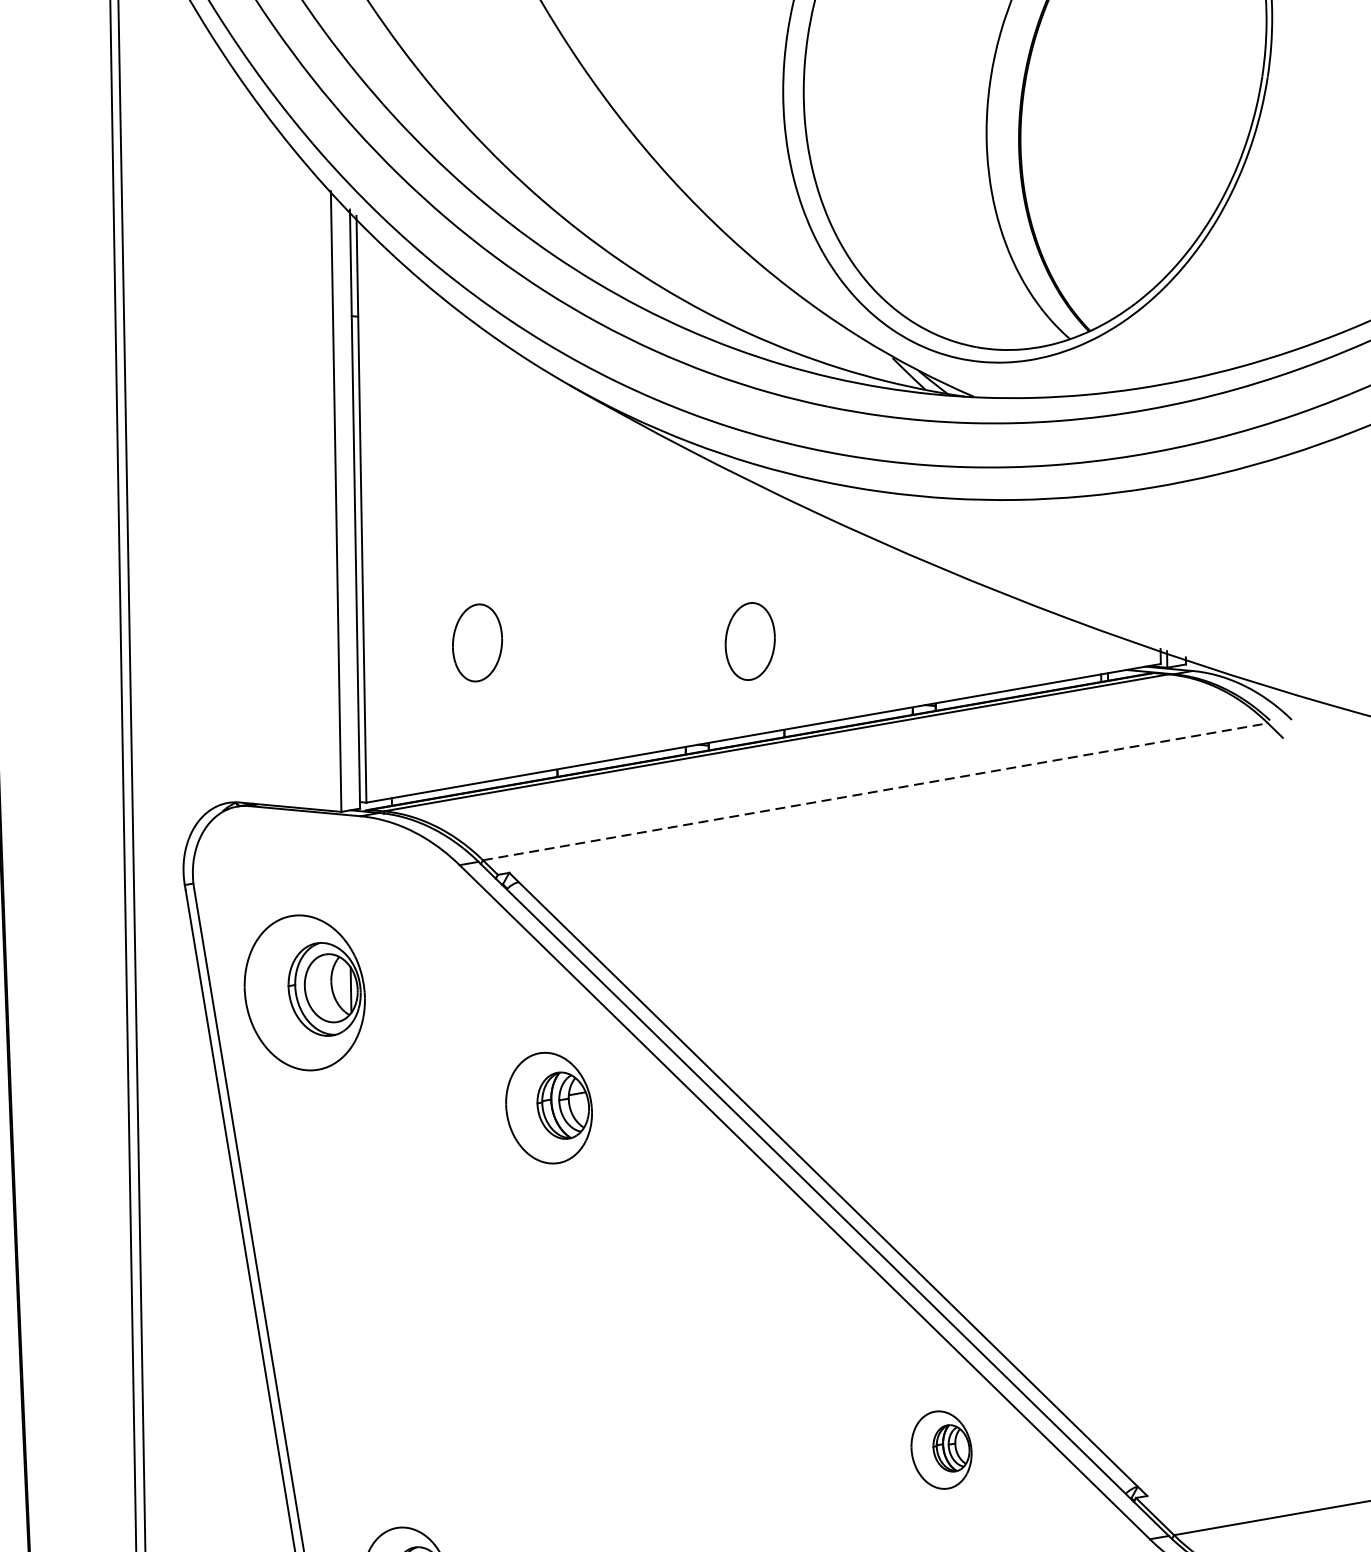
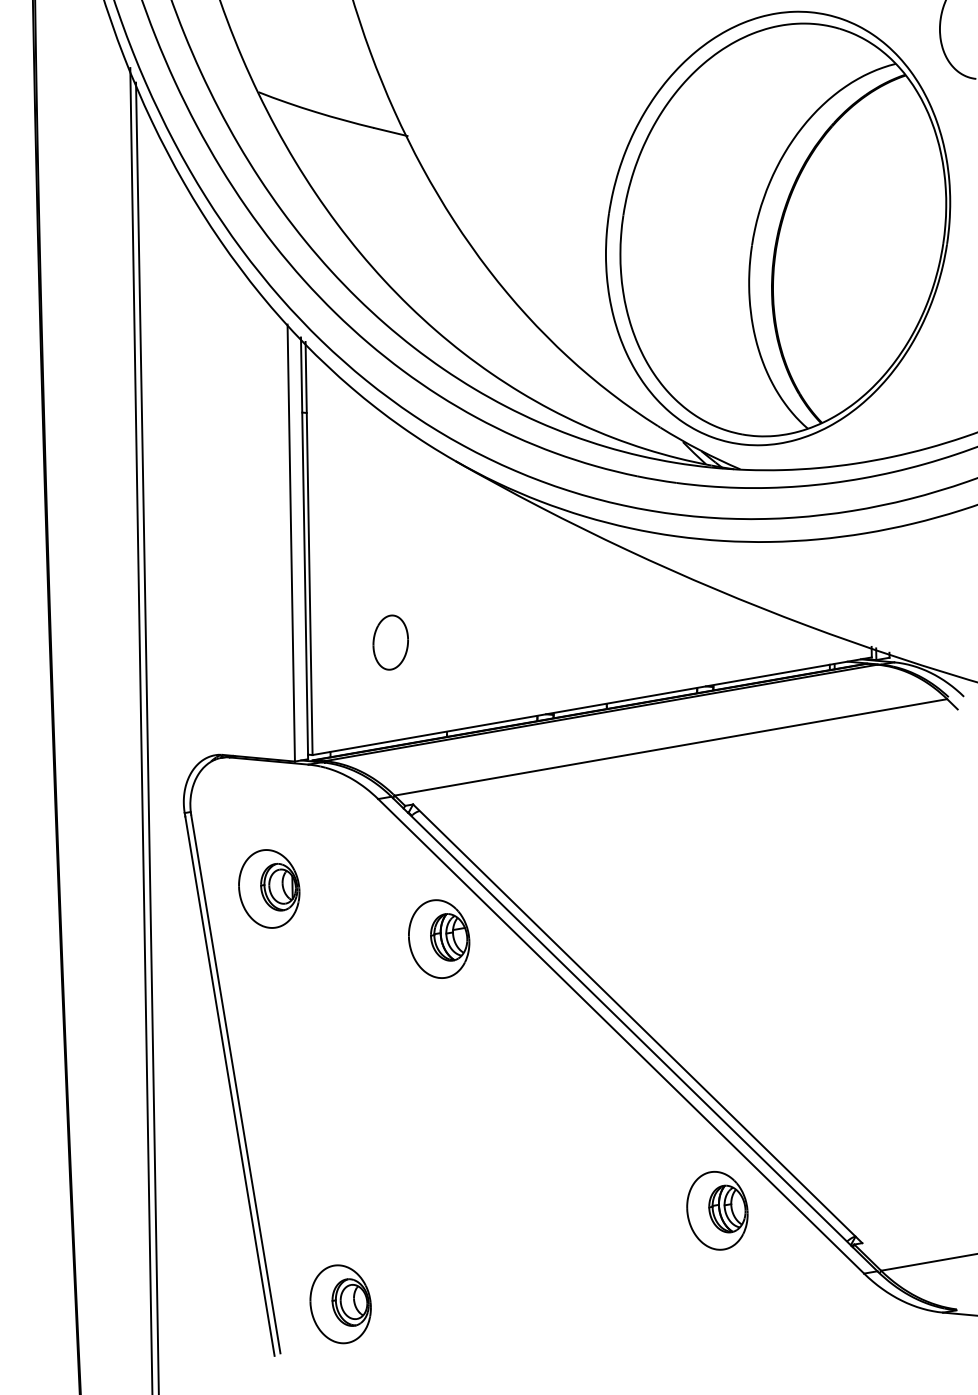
part: (749, 641) -> (582, 641), removed
line: (876, 791) -> (671, 747), dashed -> solid
part: (305, 992) -> (269, 888), size x0.71
part: (549, 1107) -> (439, 938), moved
part: (941, 1449) -> (717, 1210), size x1.43

